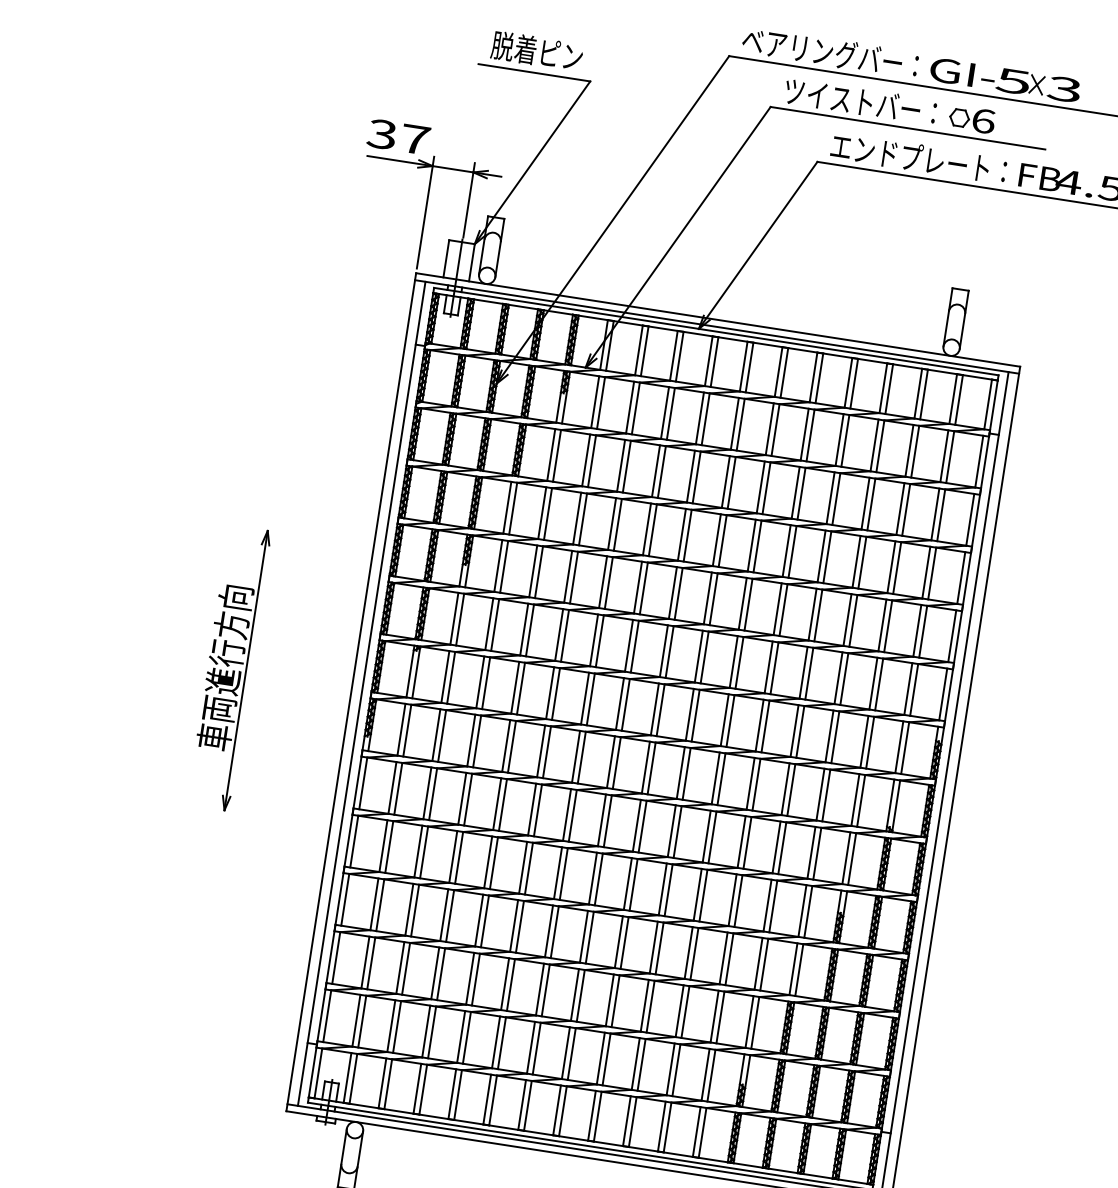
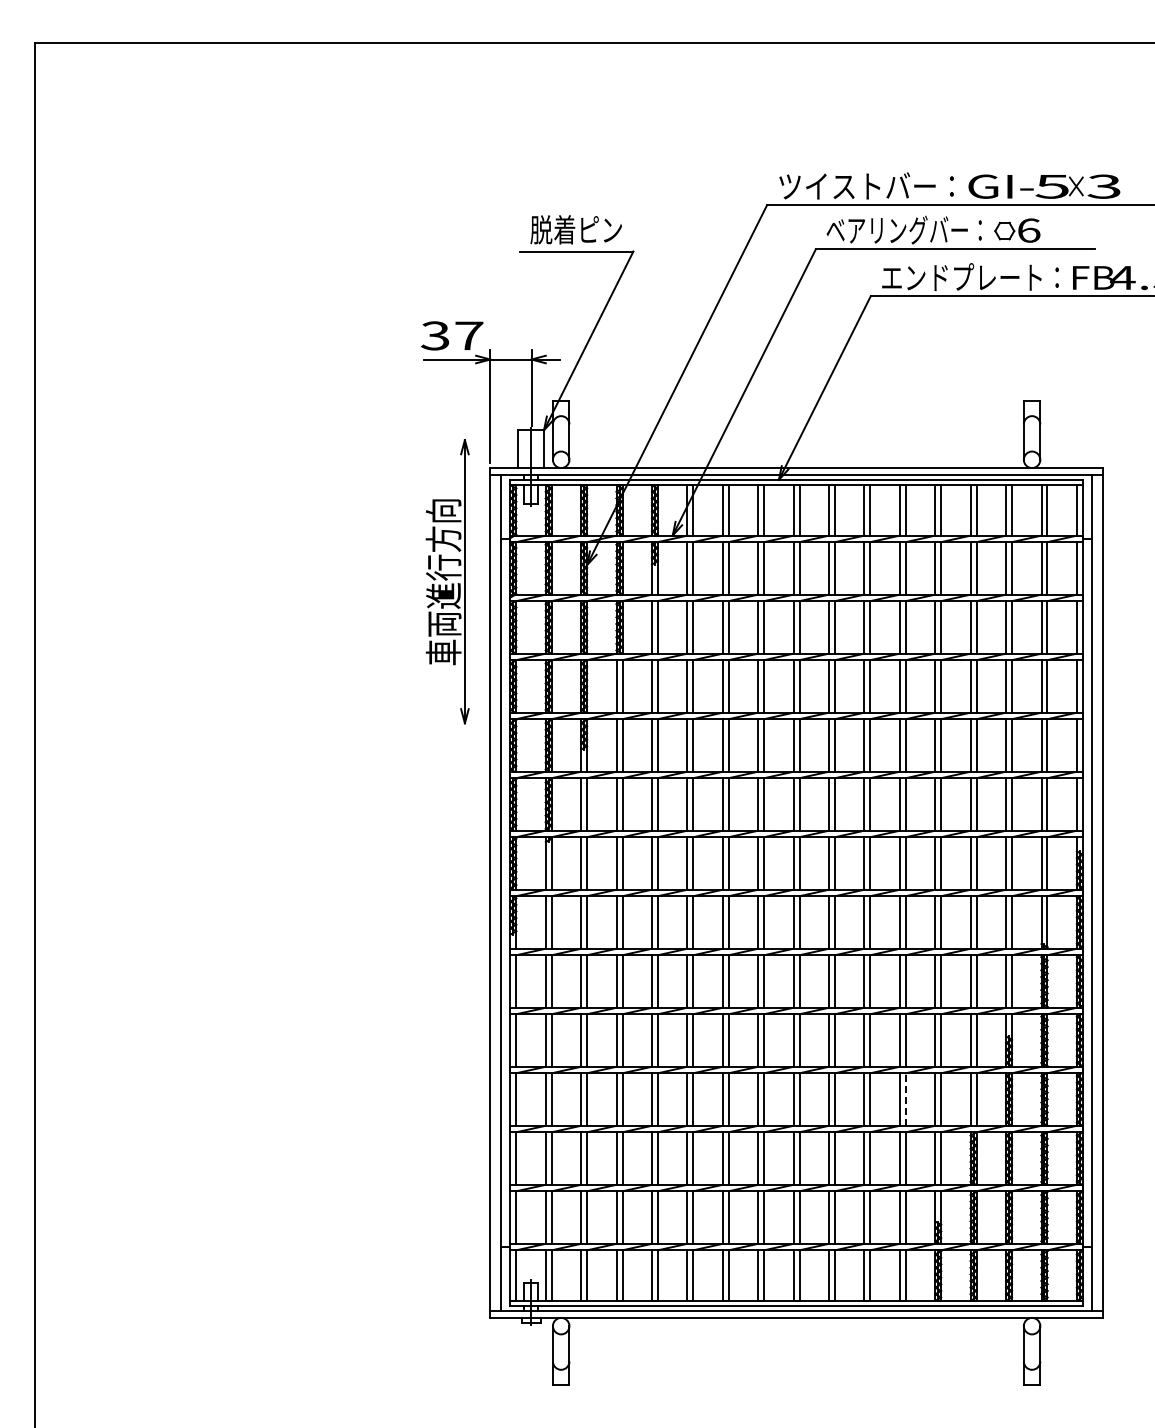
text: (830, 51) -> (866, 185), ベアリングバー： -> ツイストバー：
text: (859, 100) -> (903, 229), ツイストバー： -> ベアリングバー：
part: (228, 667) -> (447, 581), moved
line: (729, 959) -> (905, 1099), solid -> dashed

